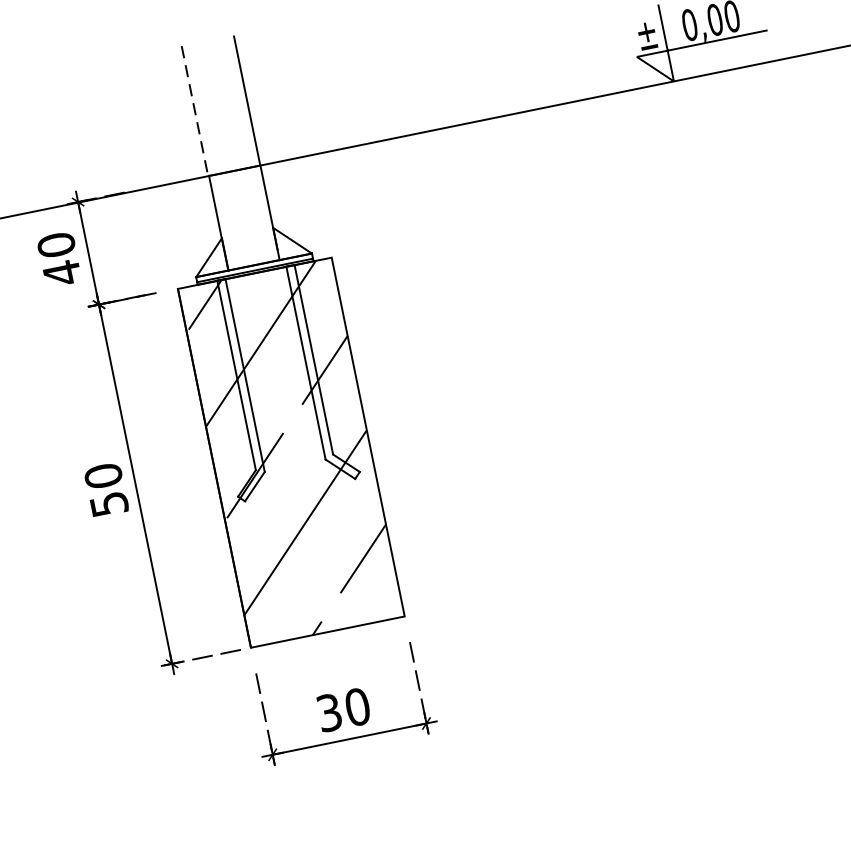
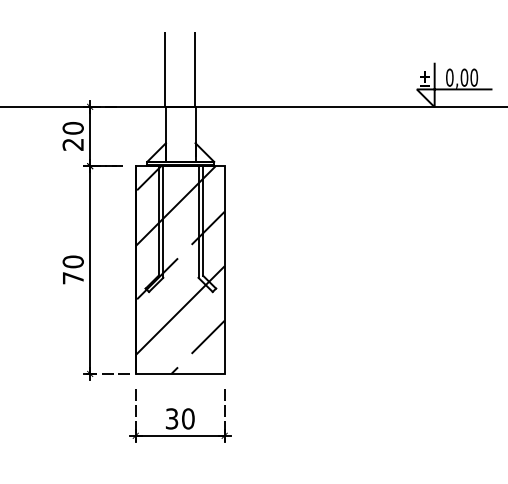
line: (195, 110) -> (165, 69), dashed -> solid
text: (60, 273) -> (72, 144), 40 -> 20
text: (109, 504) -> (73, 278), 50 -> 70

